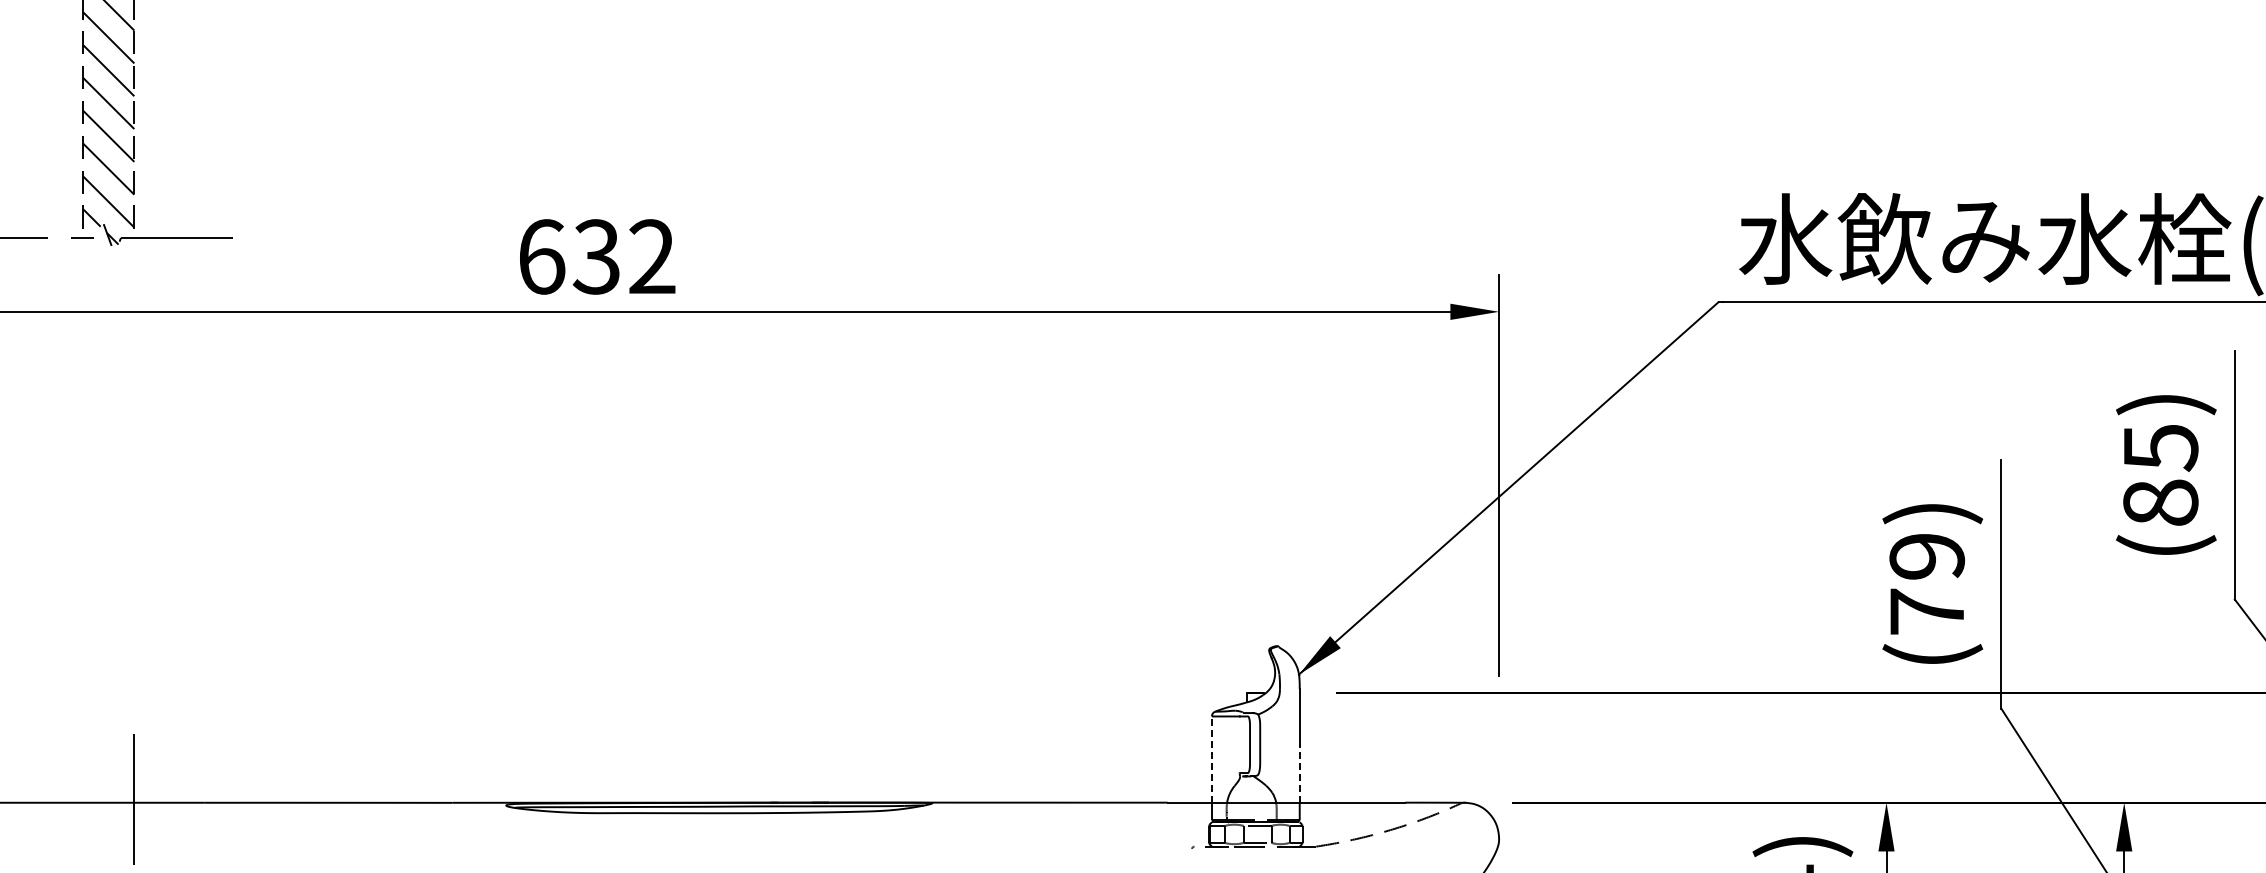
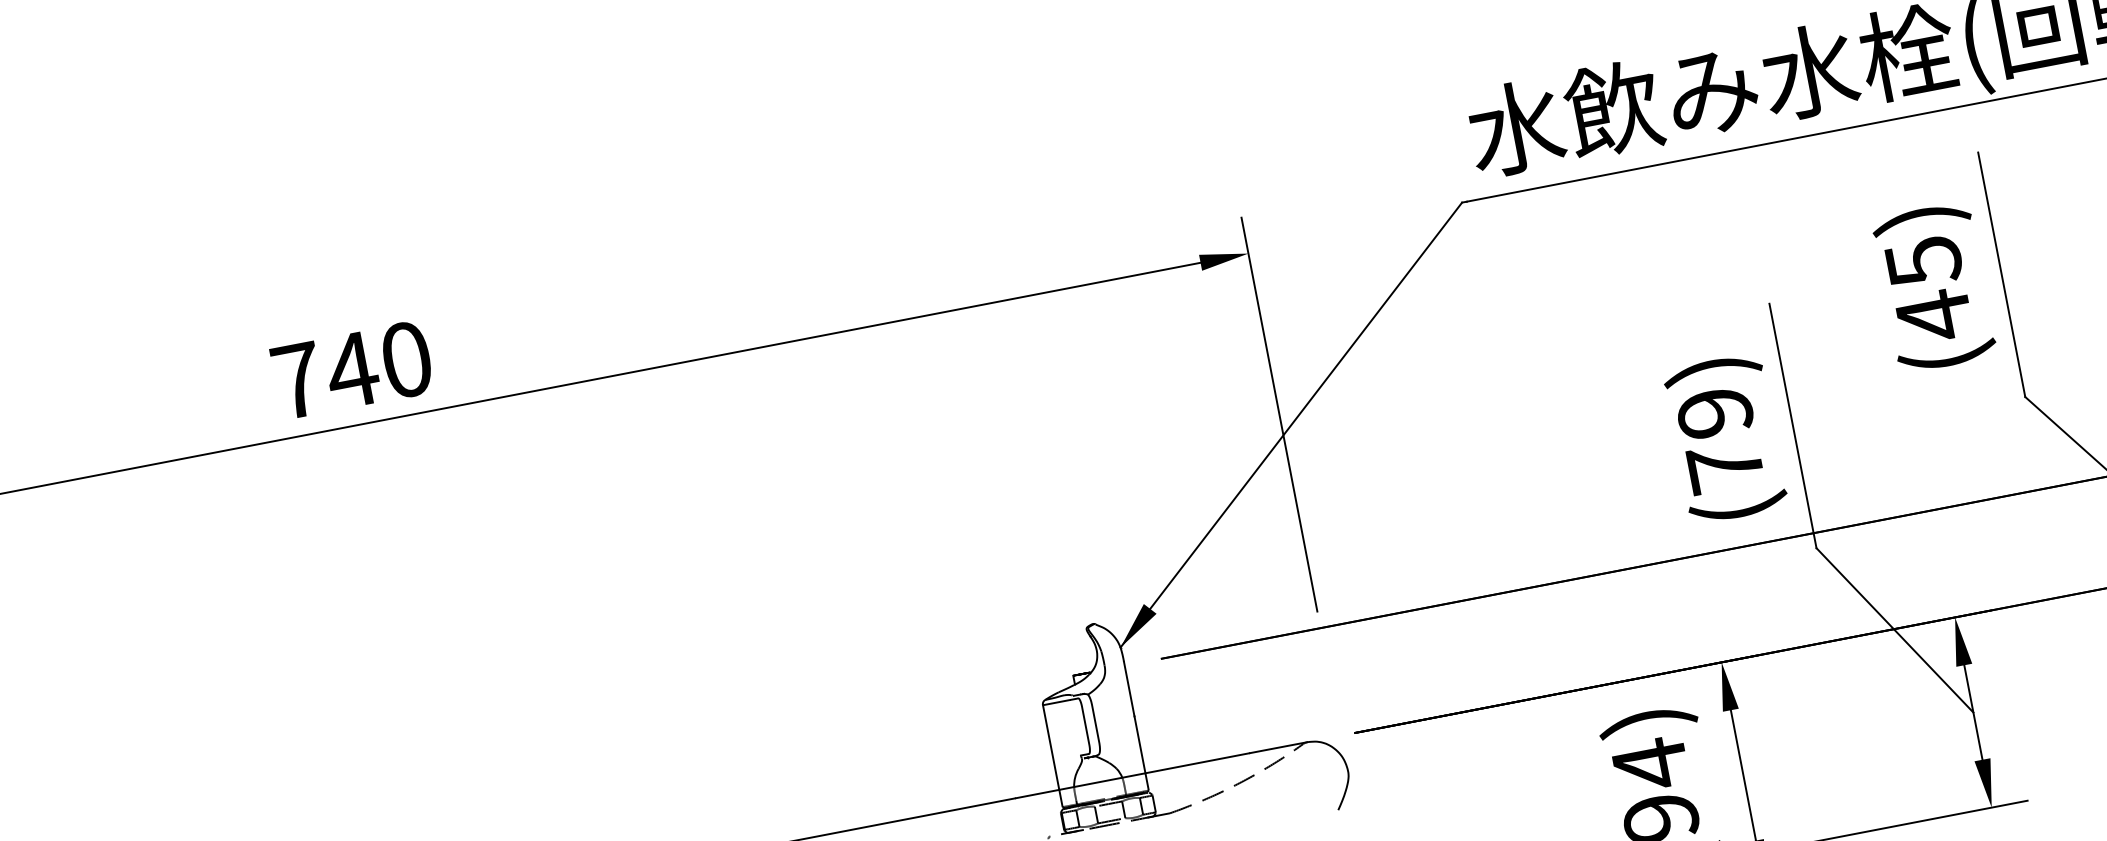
text: (597, 256) -> (352, 369), 632 -> 740
text: (2160, 503) -> (1934, 316), (85) -> (45)
line: (1211, 759) -> (1050, 747), dashed -> solid
line: (1299, 773) -> (1139, 744), dashed -> solid

